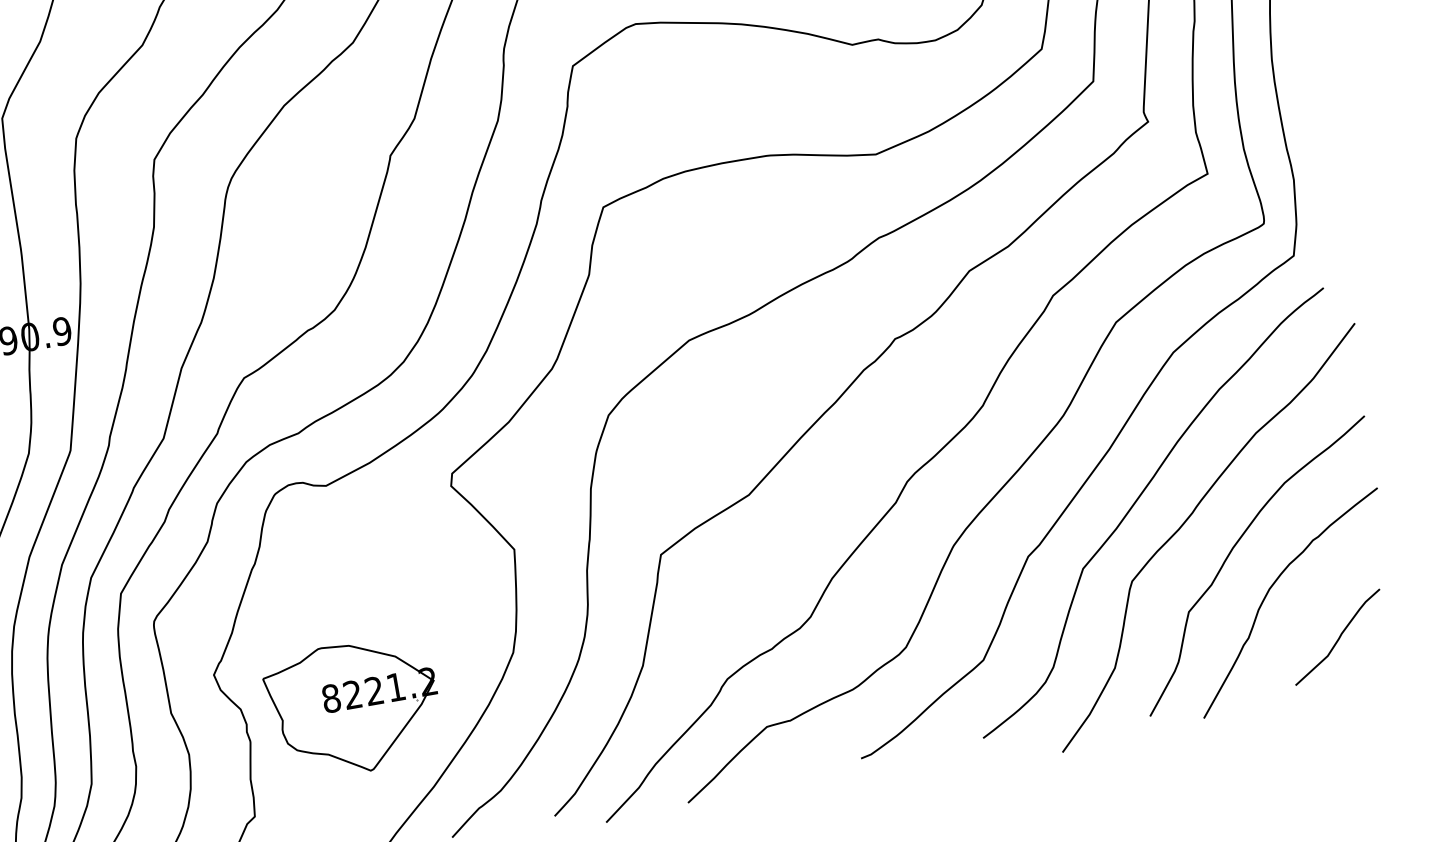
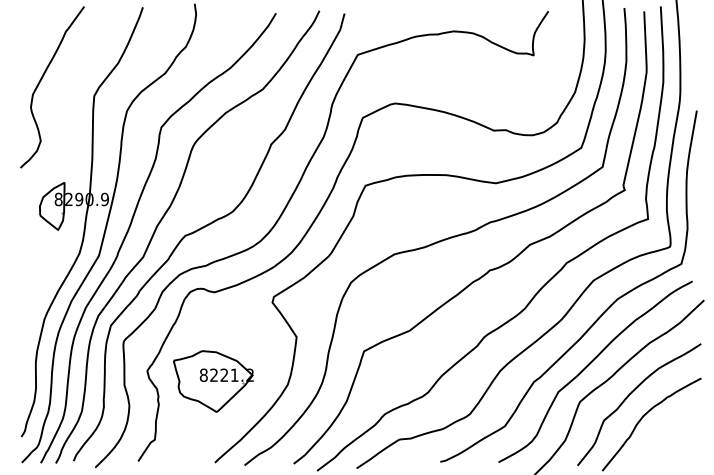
curve: (1338, 635) -> (671, 443), removed
part: (353, 708) -> (213, 381), moved

